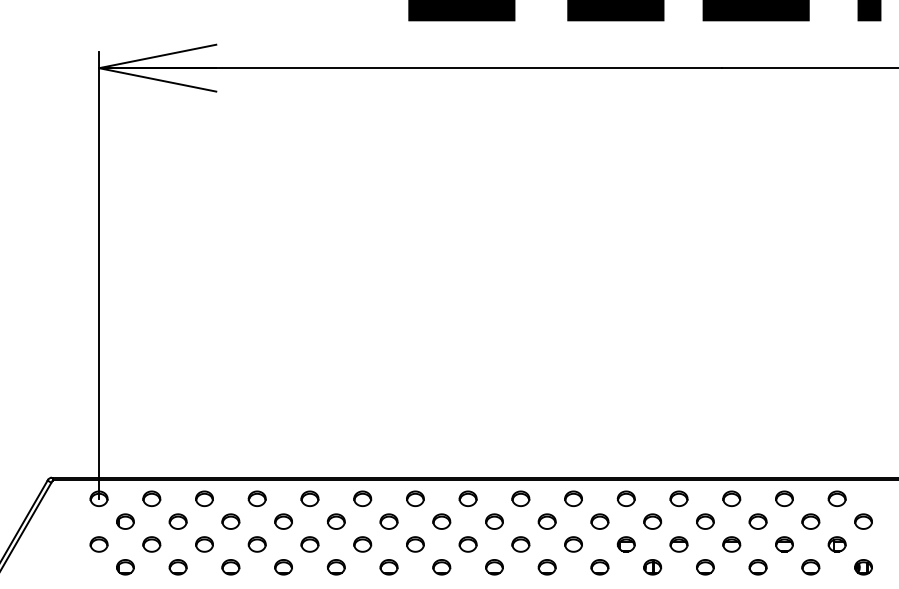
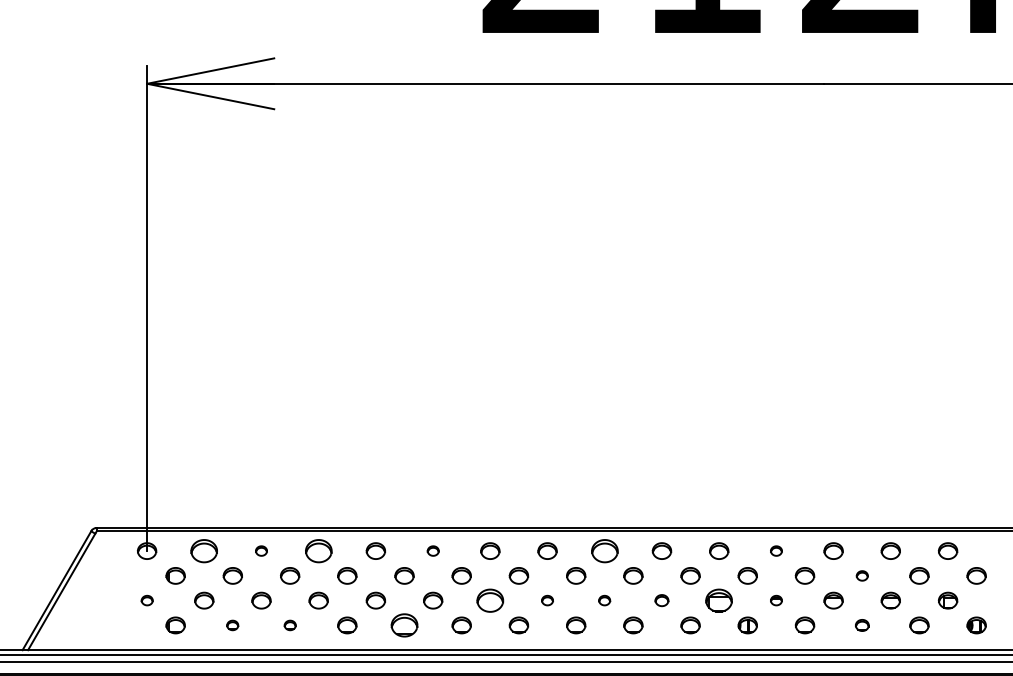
part: (152, 498) -> (204, 550), size x1.4
part: (204, 498) -> (261, 550), size x0.6
part: (257, 498) -> (318, 550), size x1.4
part: (363, 498) -> (433, 550), size x0.6
part: (520, 498) -> (604, 550), size x1.4
part: (679, 498) -> (776, 550), size x0.6
part: (758, 521) -> (862, 575), size x0.6
part: (99, 544) -> (147, 600), size x0.6
part: (415, 544) -> (490, 600), size x1.4
part: (468, 544) -> (547, 600), size x0.6
part: (520, 544) -> (604, 600), size x0.6
part: (573, 544) -> (661, 600), size x0.7
part: (626, 544) -> (719, 600), size x1.4
part: (679, 544) -> (776, 600), size x0.6
part: (177, 567) -> (232, 625), size x0.6
part: (231, 567) -> (290, 625), size x0.6
part: (336, 567) -> (404, 625), size x1.4
part: (758, 567) -> (862, 625), size x0.7

